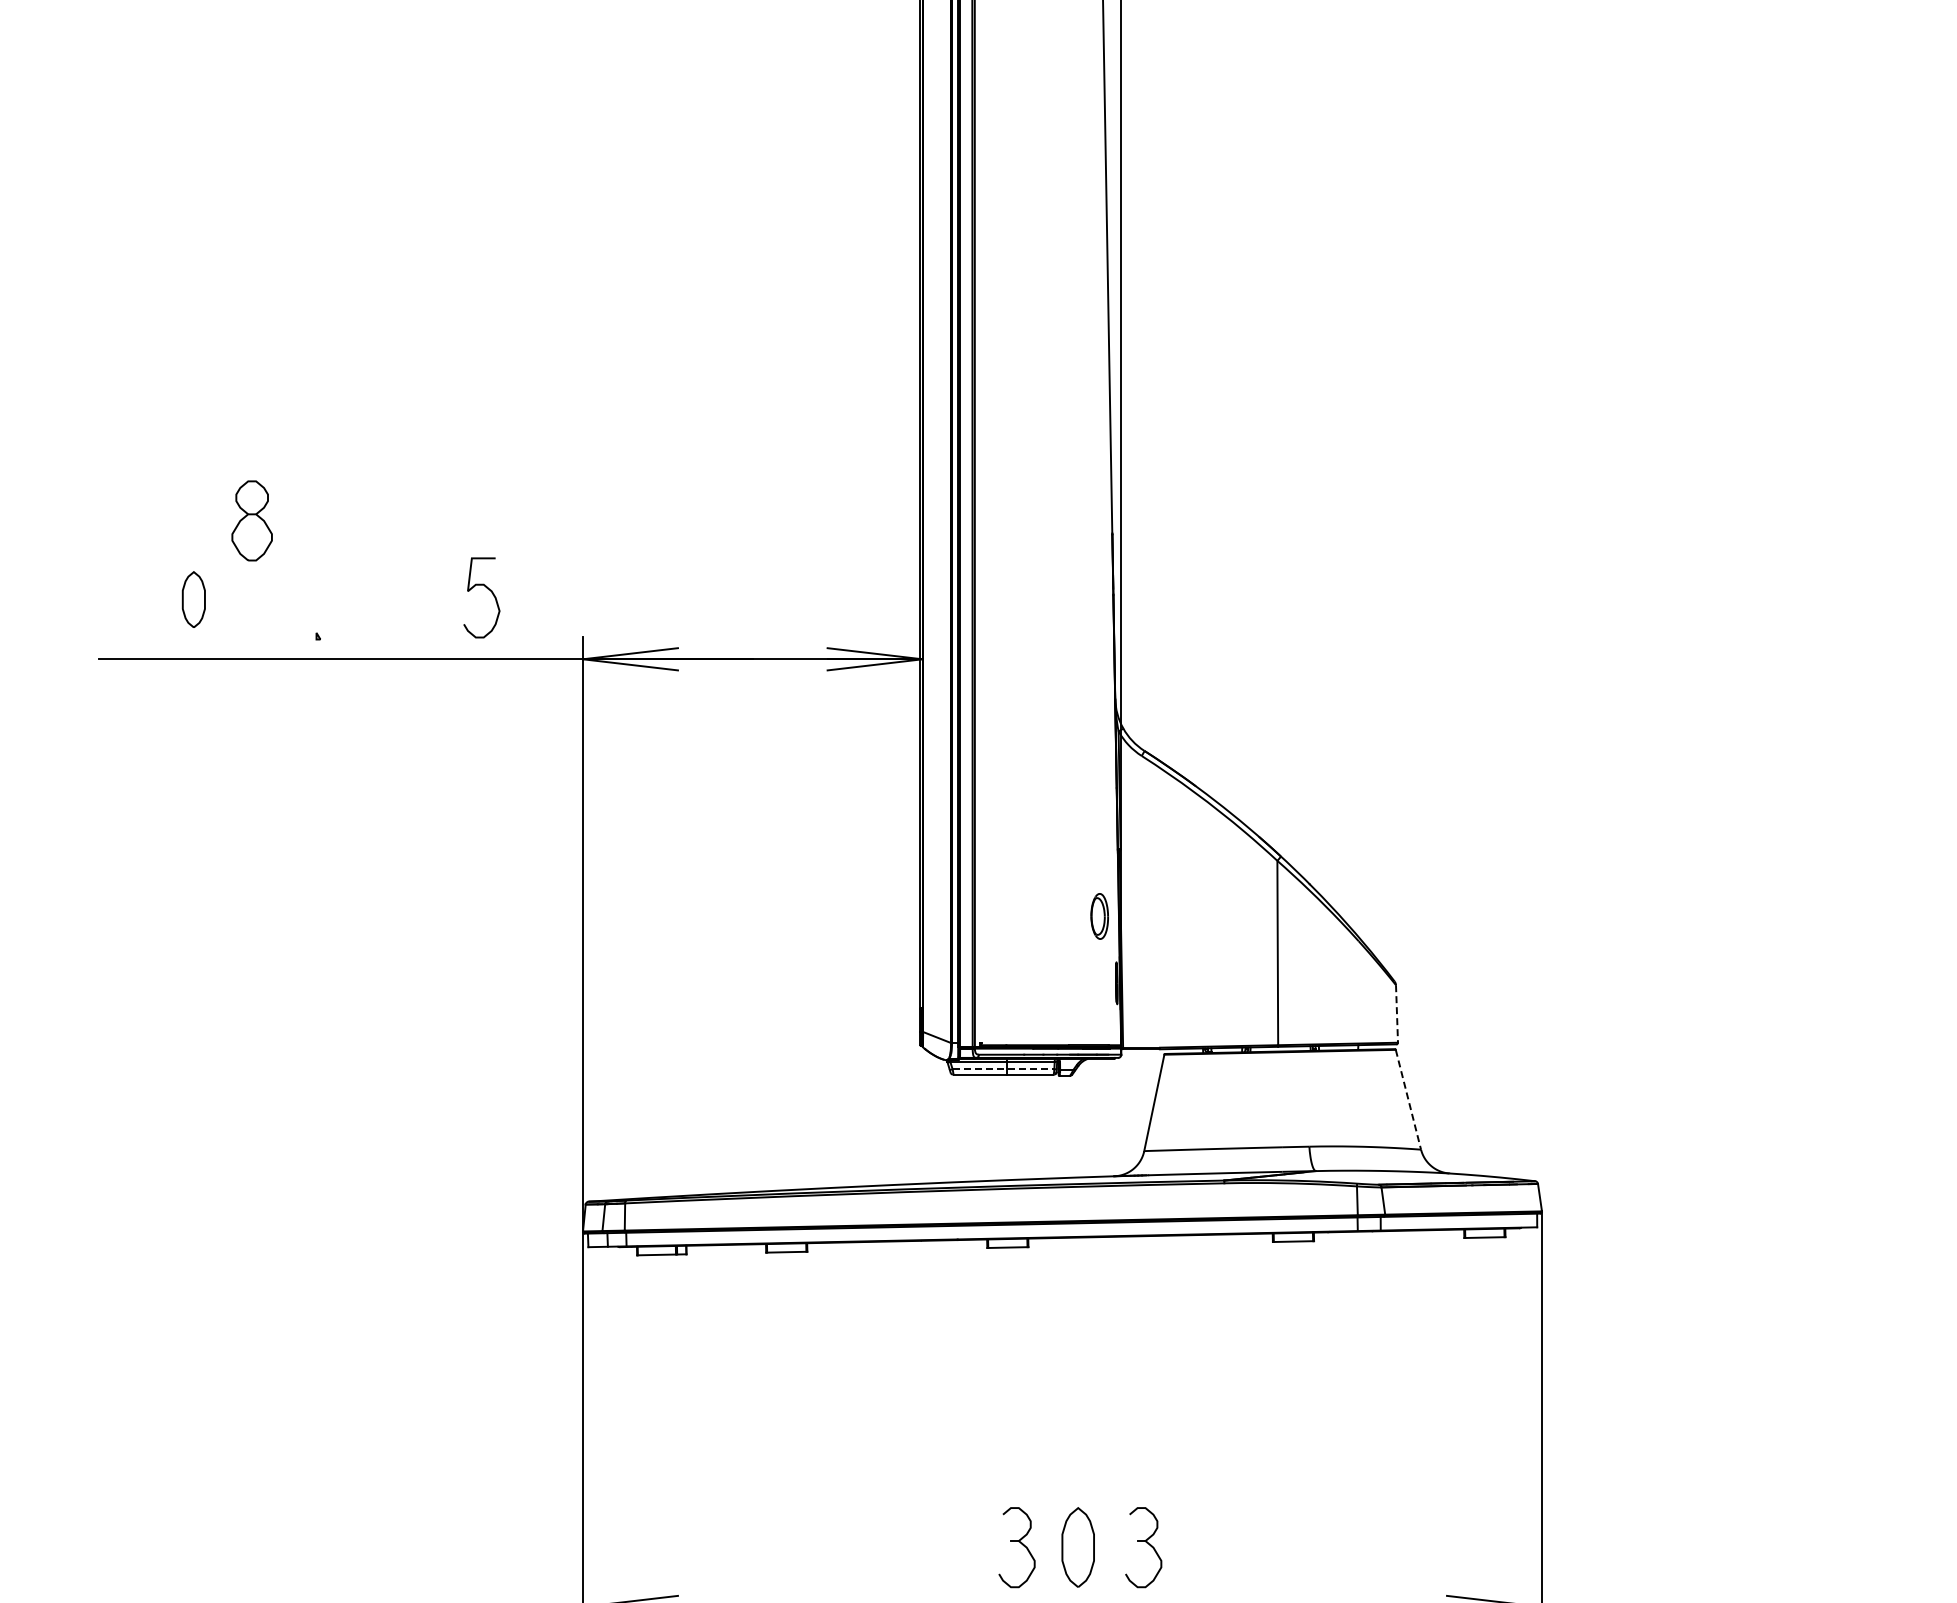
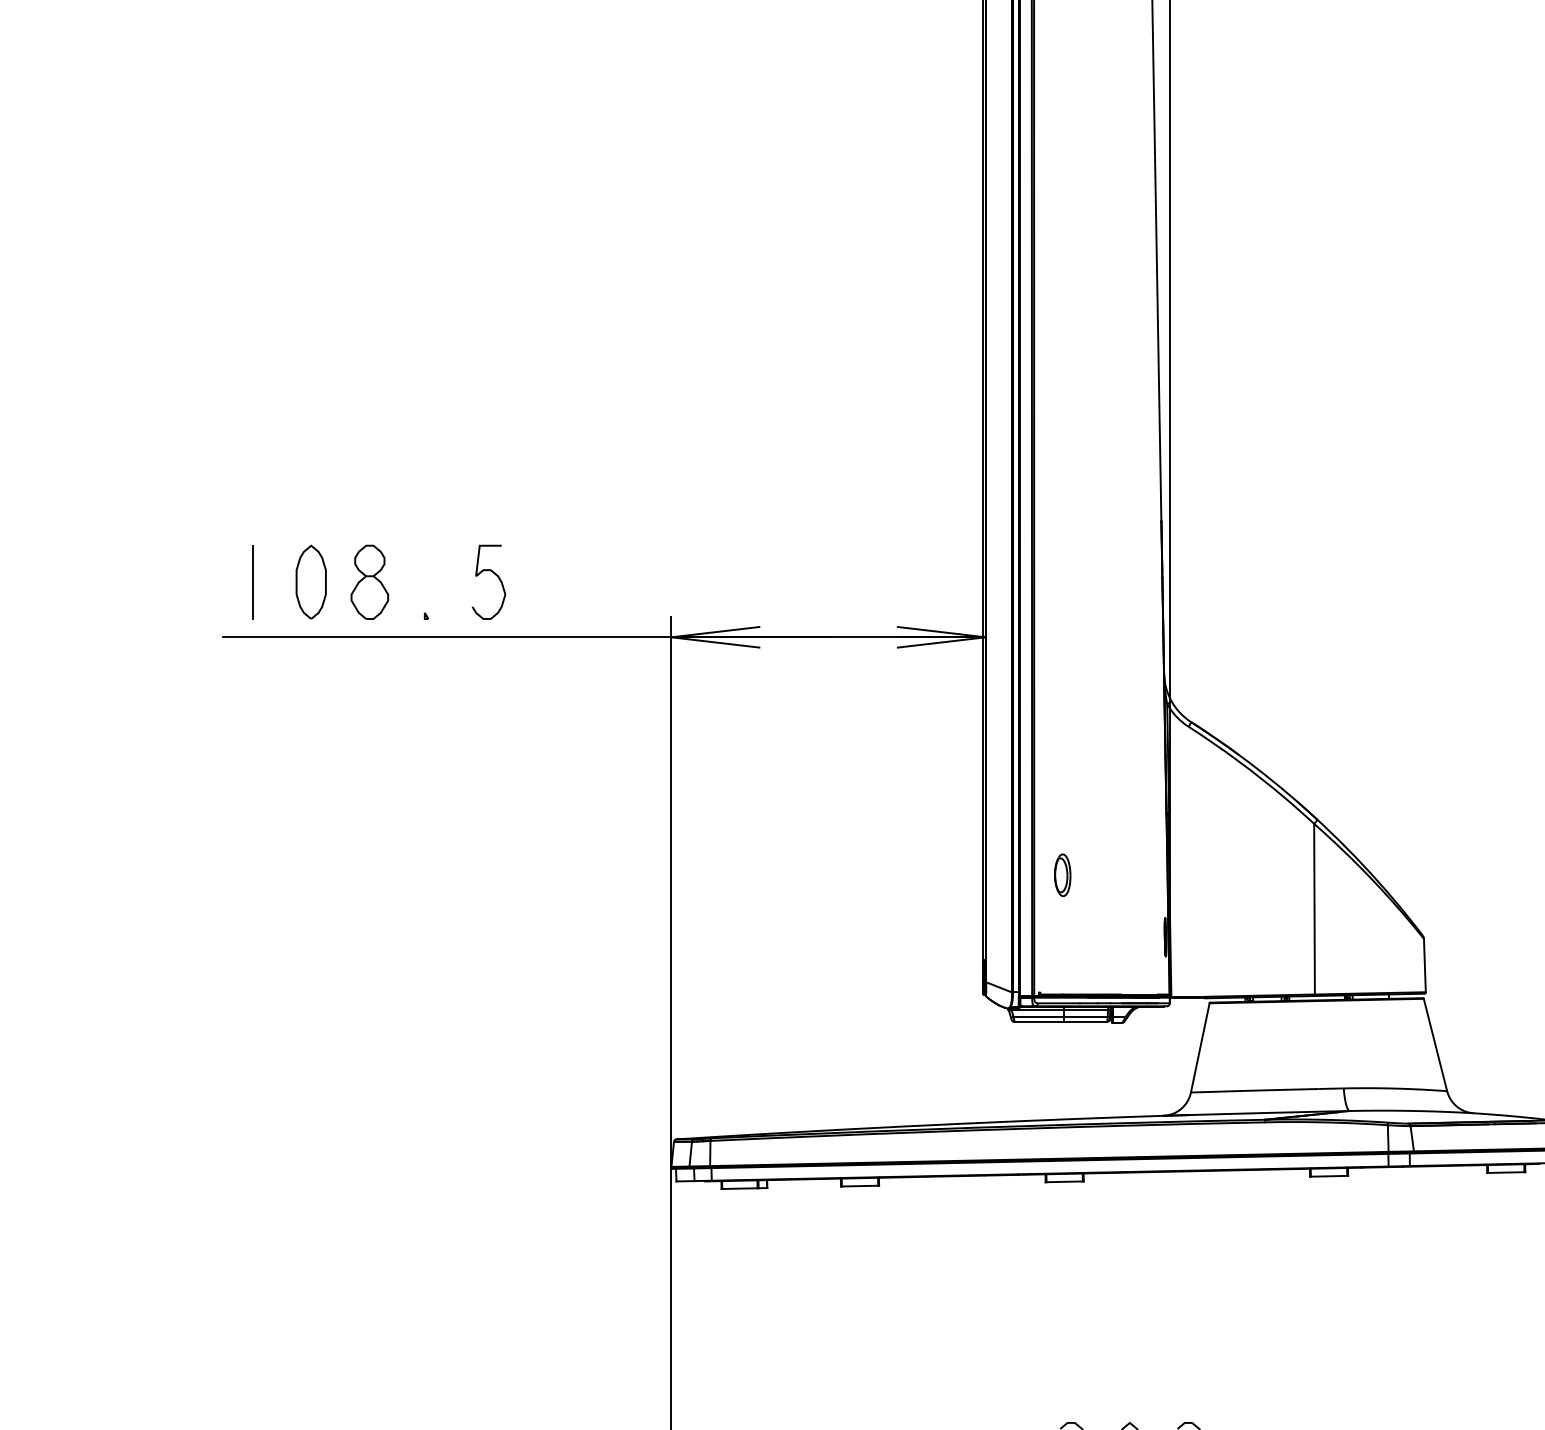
part: (251, 520) -> (369, 581), moved
curve: (487, 589) -> (494, 574), moved
line: (130, 599) -> (252, 581), added
part: (193, 599) -> (310, 581), size x1.43
part: (1099, 916) -> (1062, 875), moved
line: (1397, 1013) -> (1425, 965), dashed -> solid
line: (1003, 1069) -> (1060, 1016), dashed -> solid
line: (1408, 1100) -> (1435, 1045), dashed -> solid

